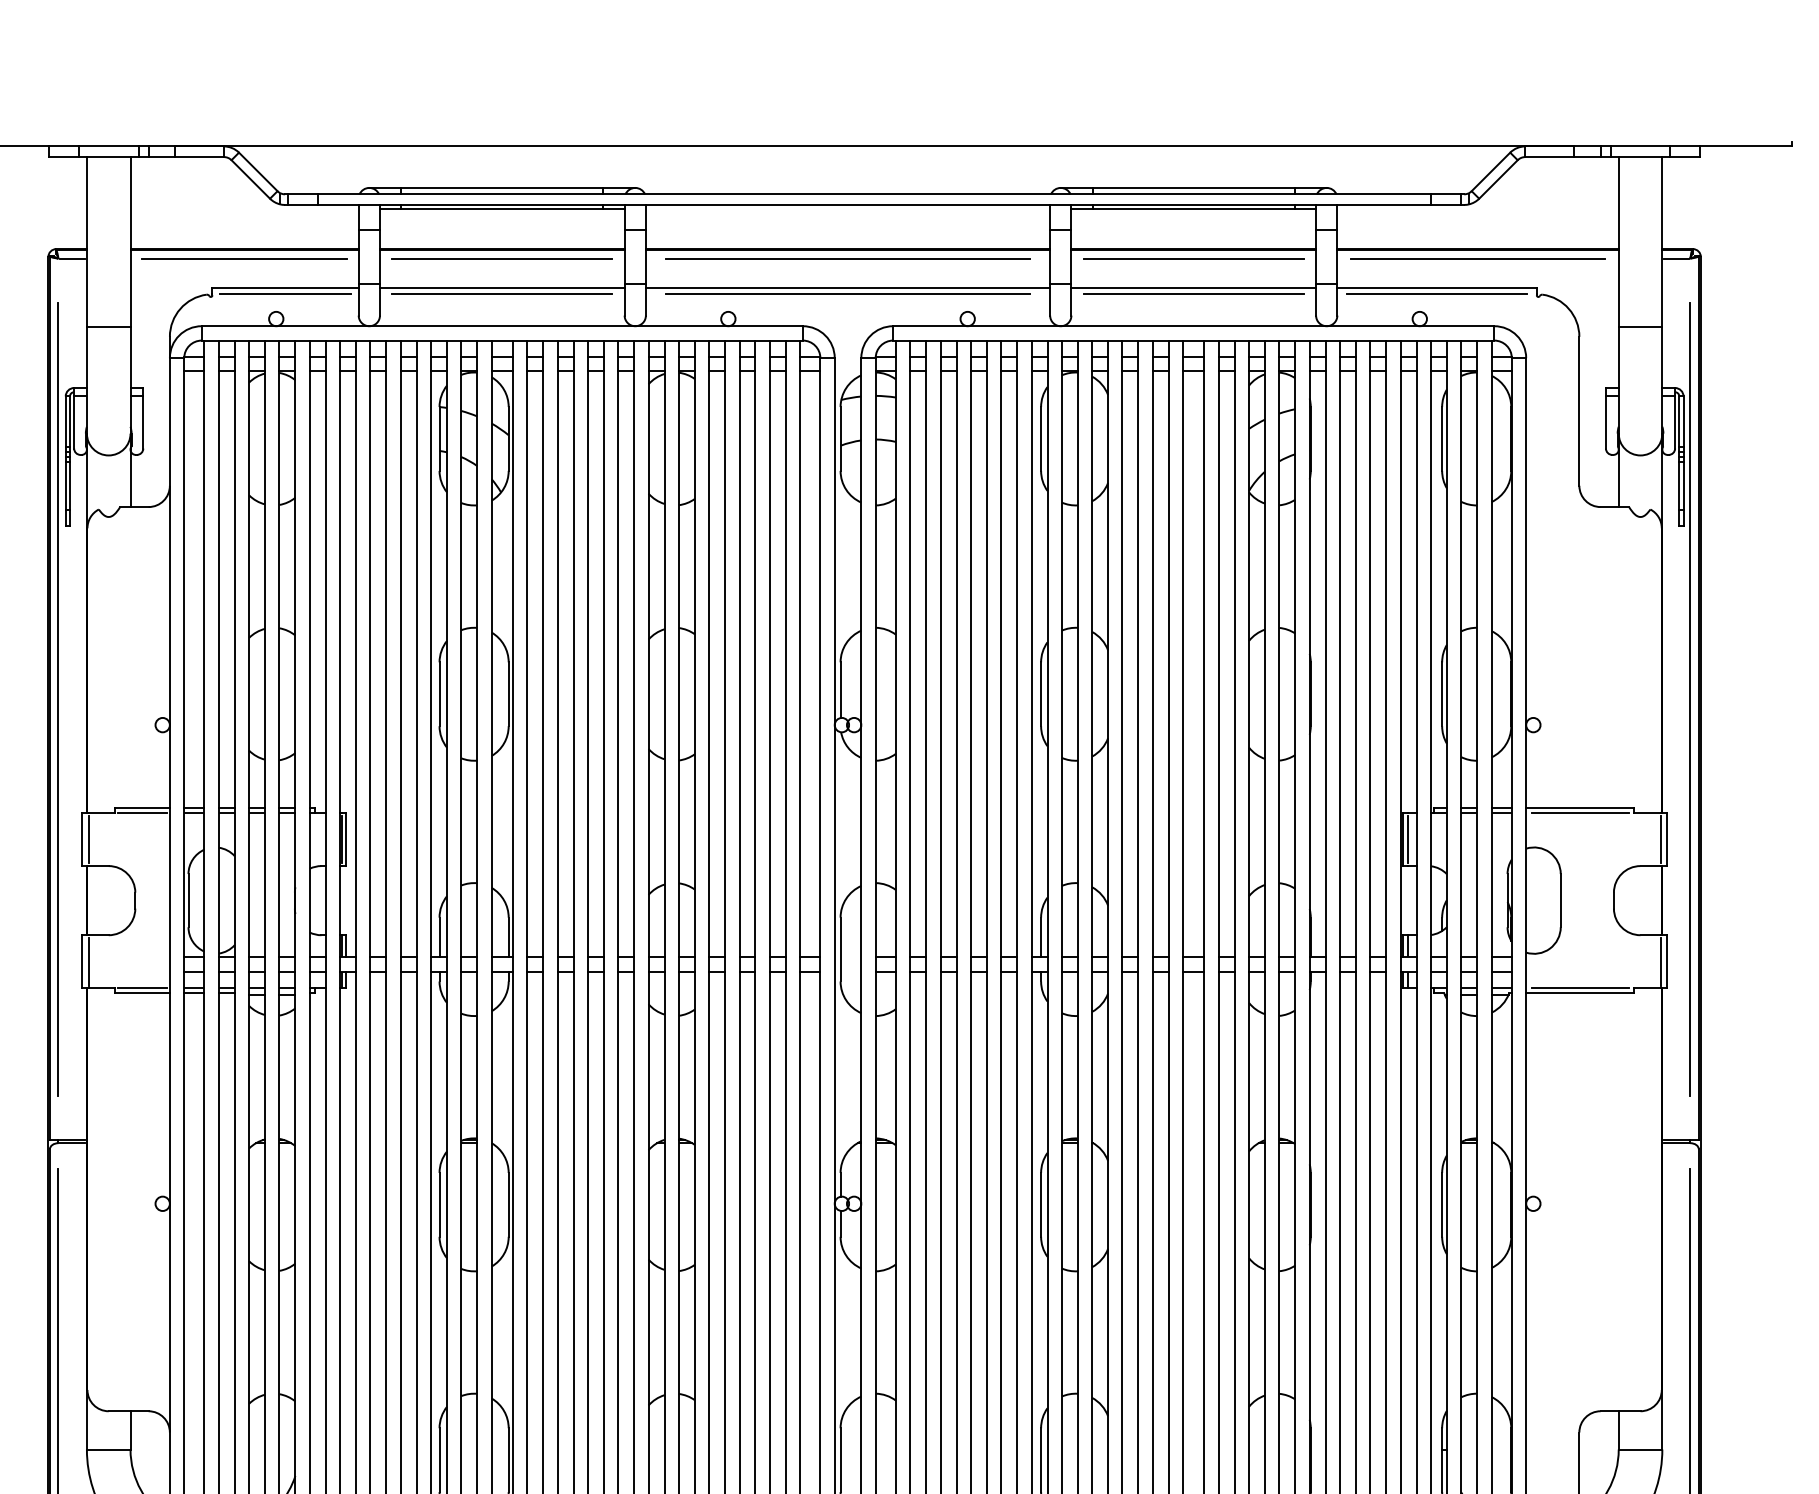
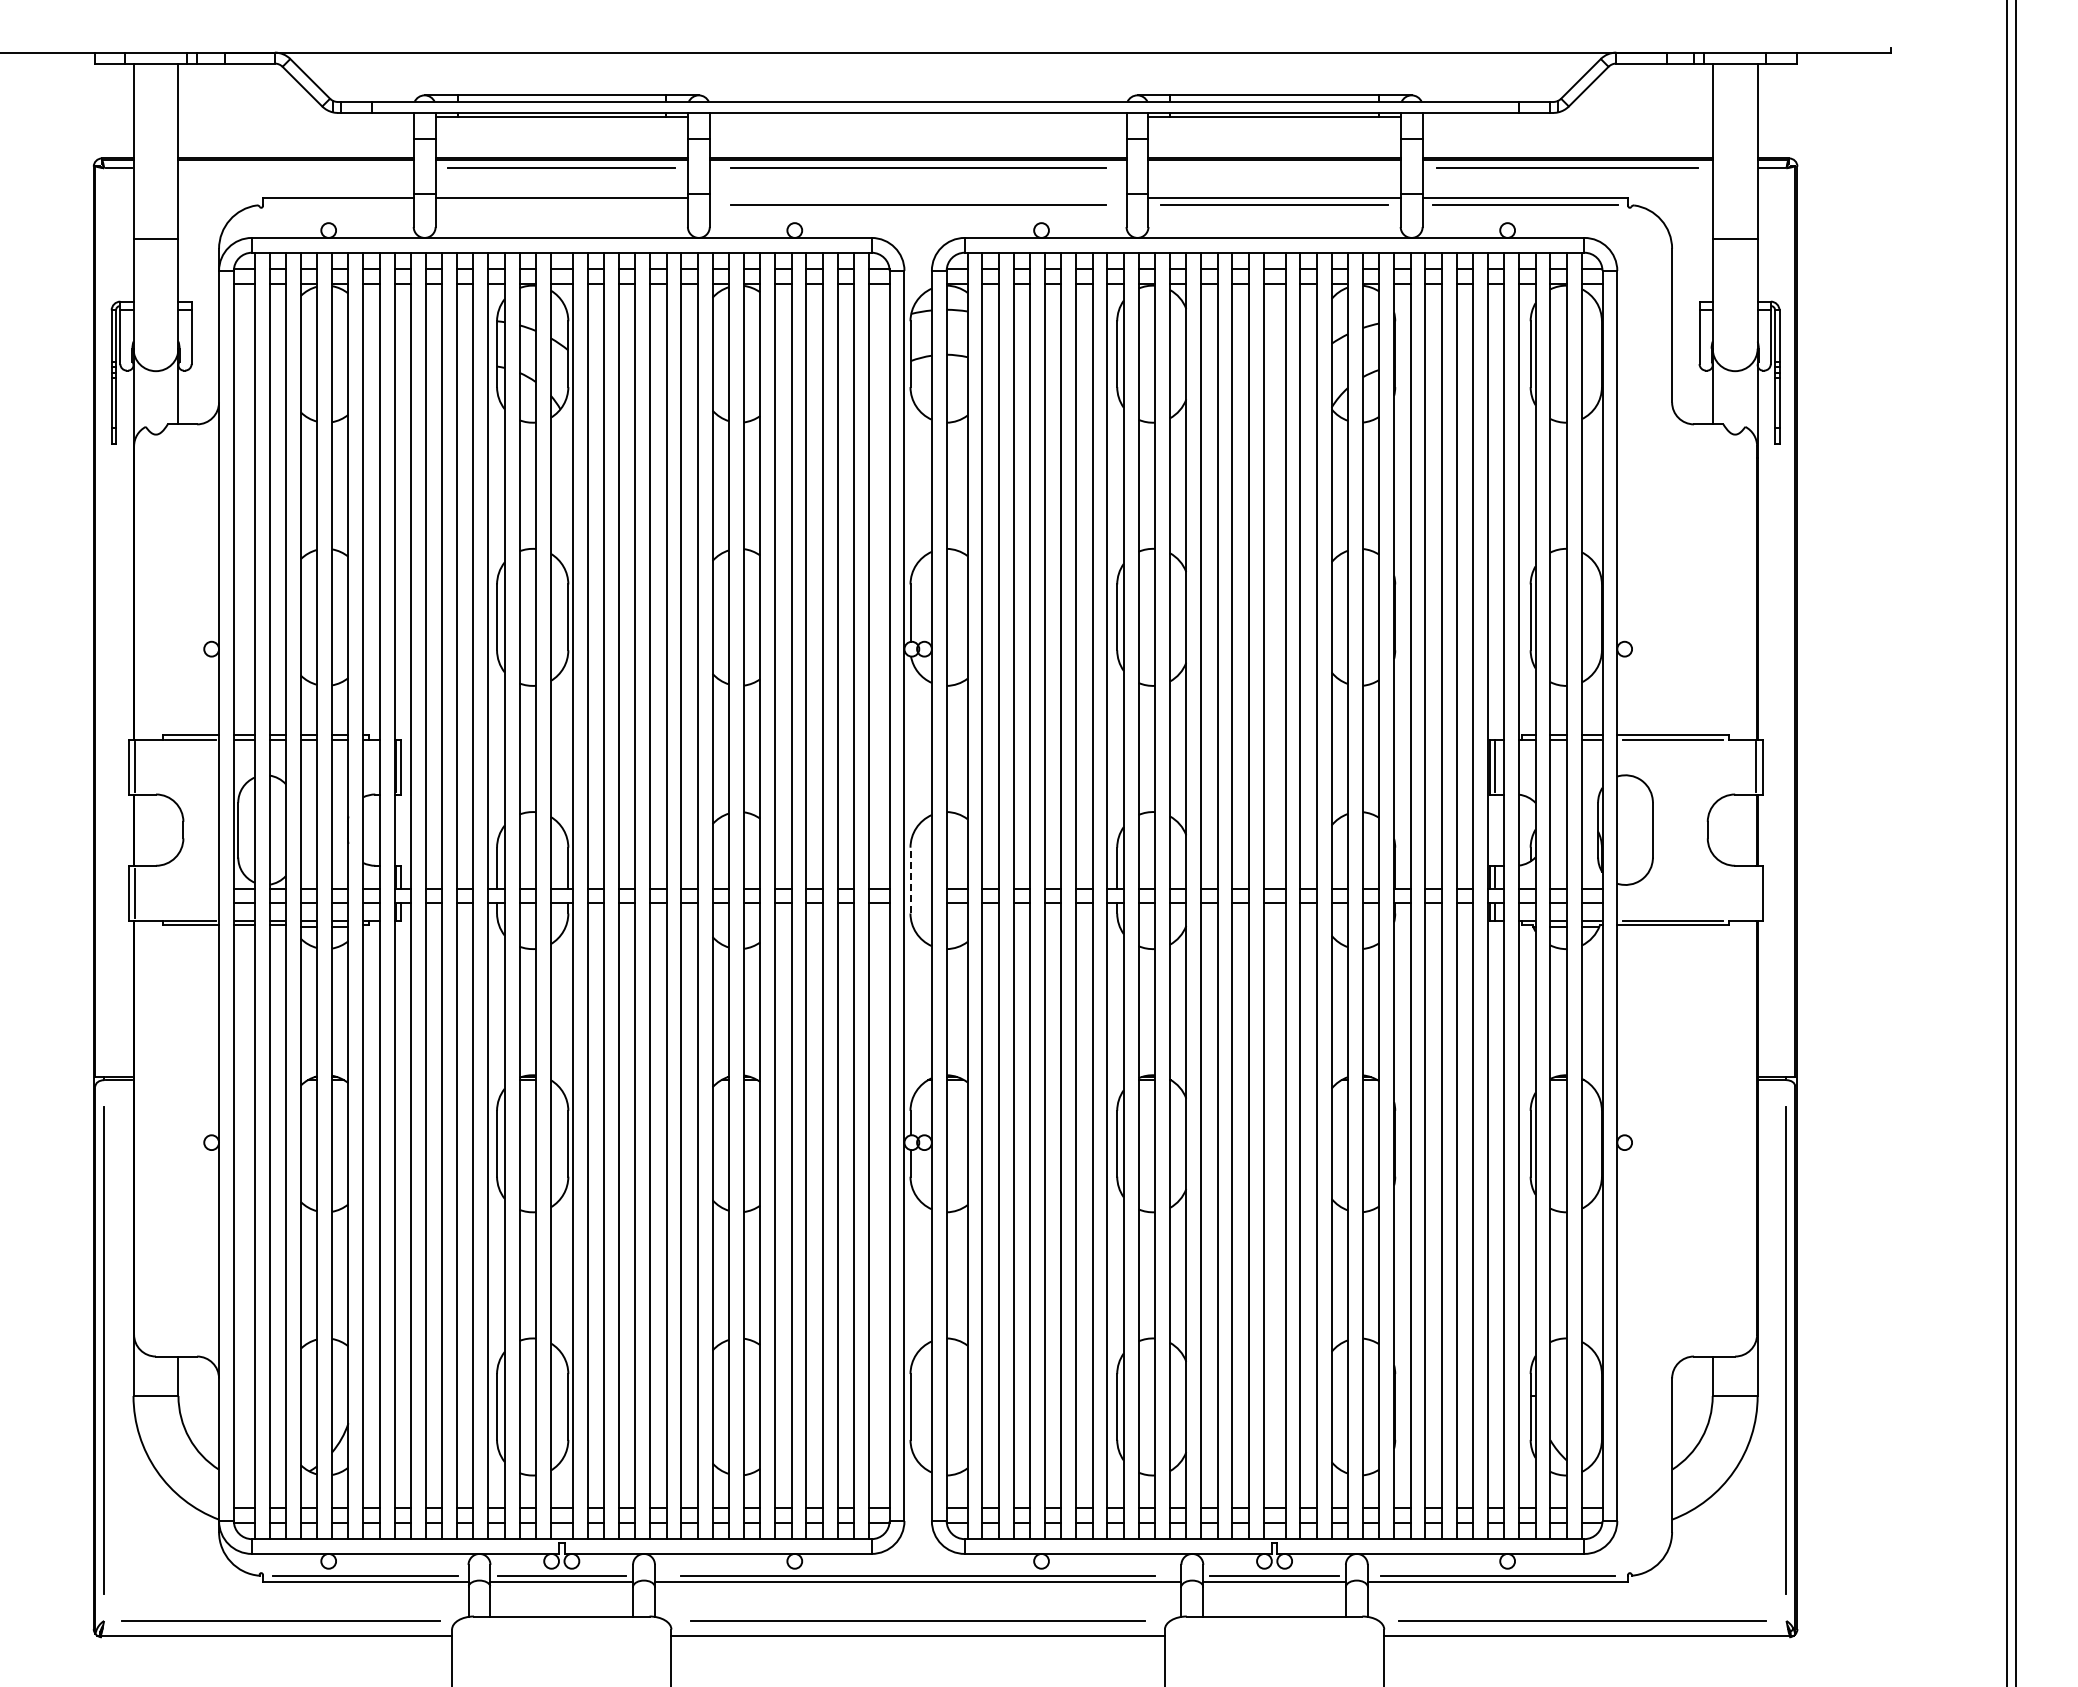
line: (244, 258) -> (295, 168), removed
line: (1193, 258) -> (1274, 168), removed
line: (847, 287) -> (917, 198), removed
line: (285, 294) -> (338, 205), removed
line: (502, 294) -> (561, 205), removed
line: (58, 699) -> (104, 622), removed
line: (1690, 699) -> (1786, 622), removed
line: (840, 949) -> (910, 880), solid -> dashed
line: (1661, 961) -> (1756, 892), removed

